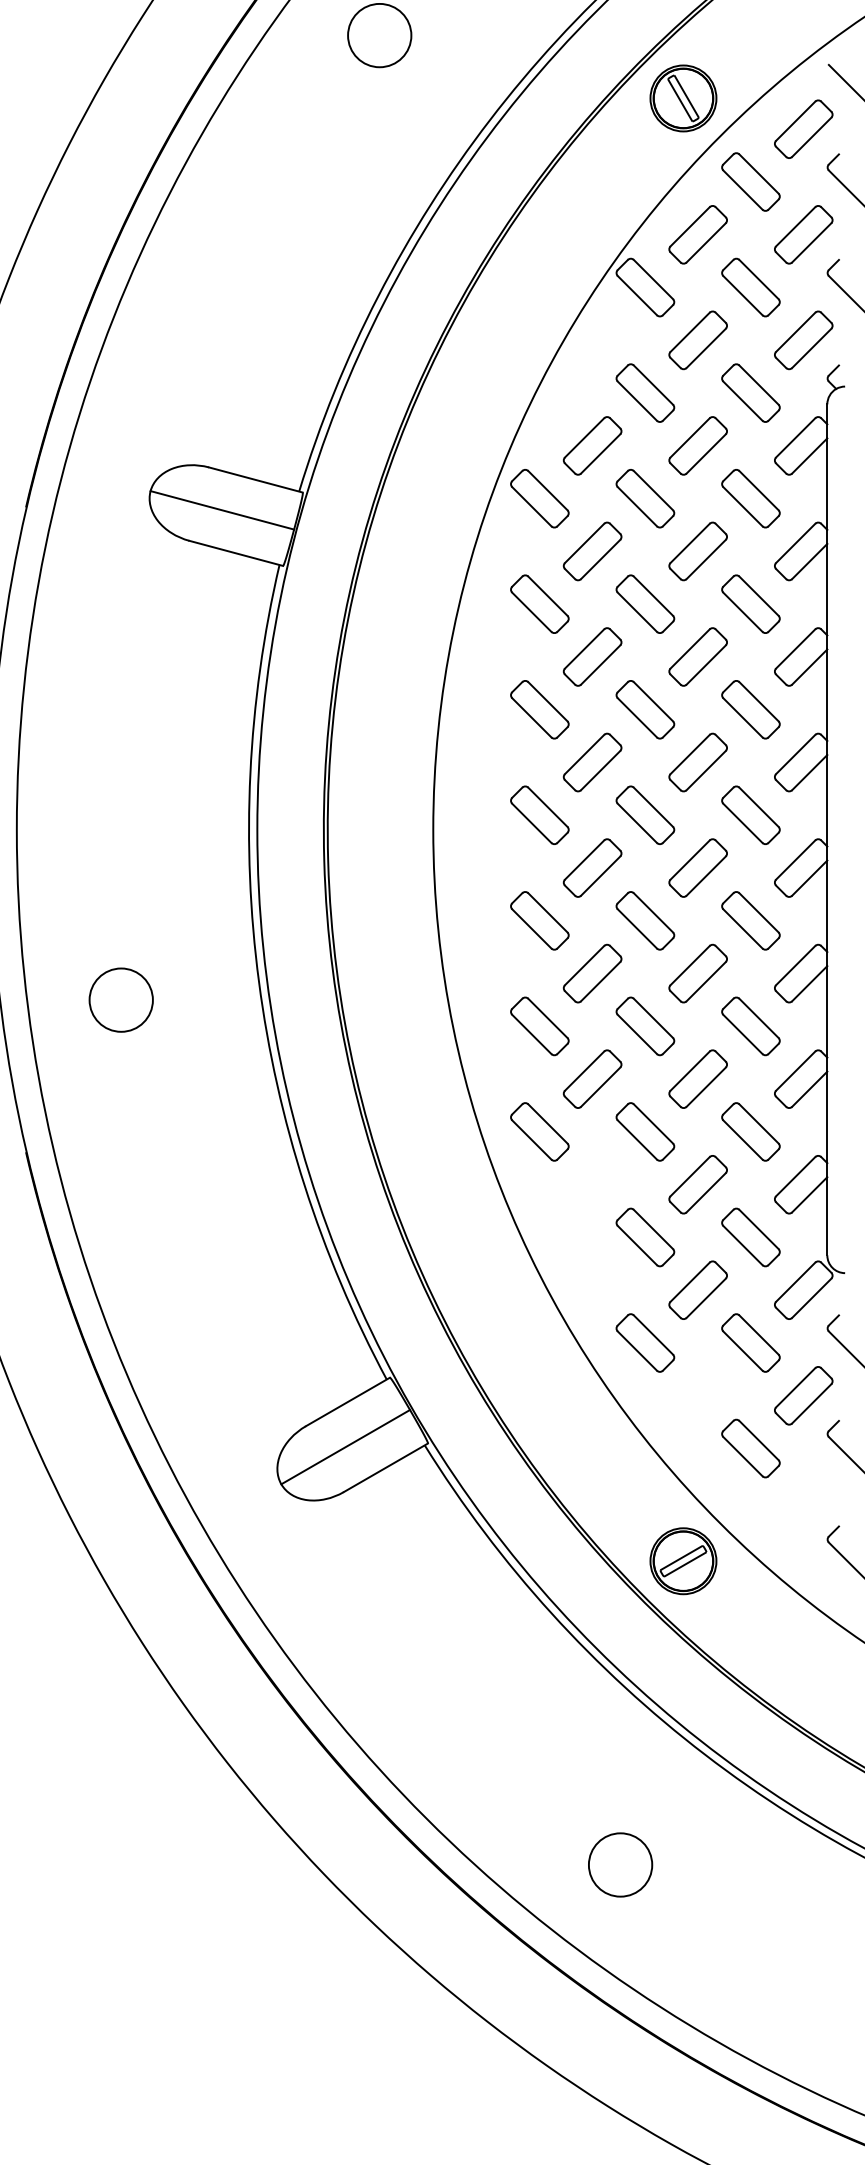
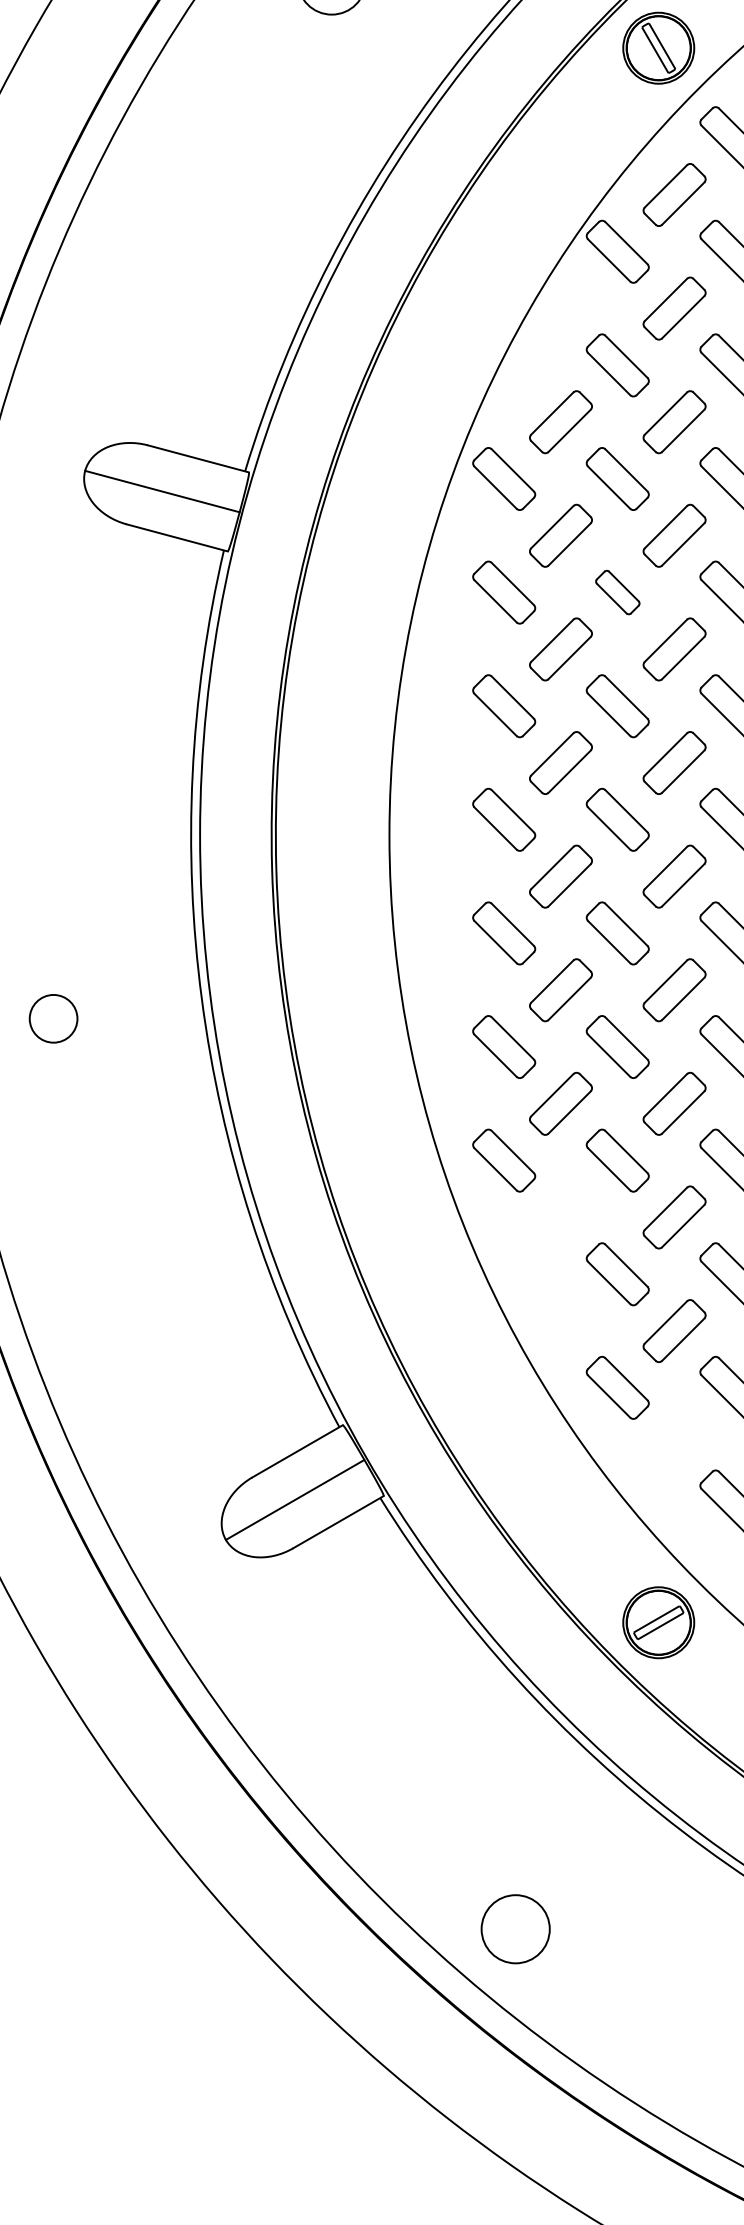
part: (645, 603) -> (617, 591), size x0.7
circle: (120, 999) -> (52, 1018), size x0.7
circle: (620, 1864) -> (515, 1928), moved

